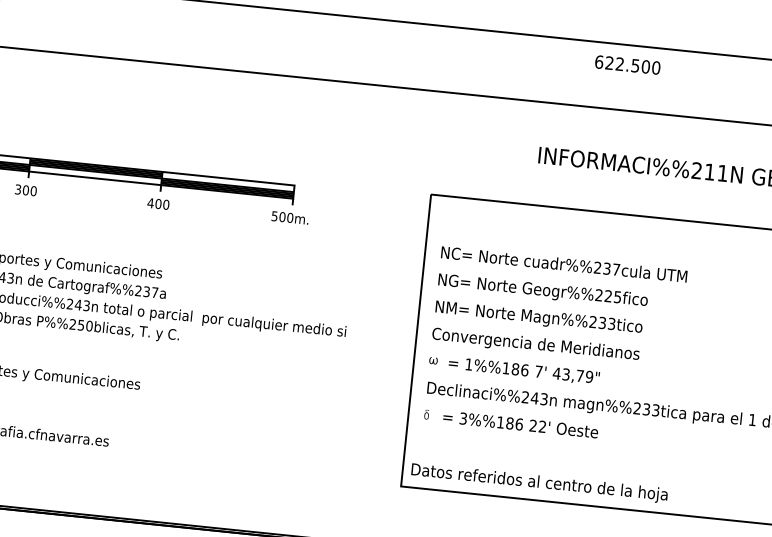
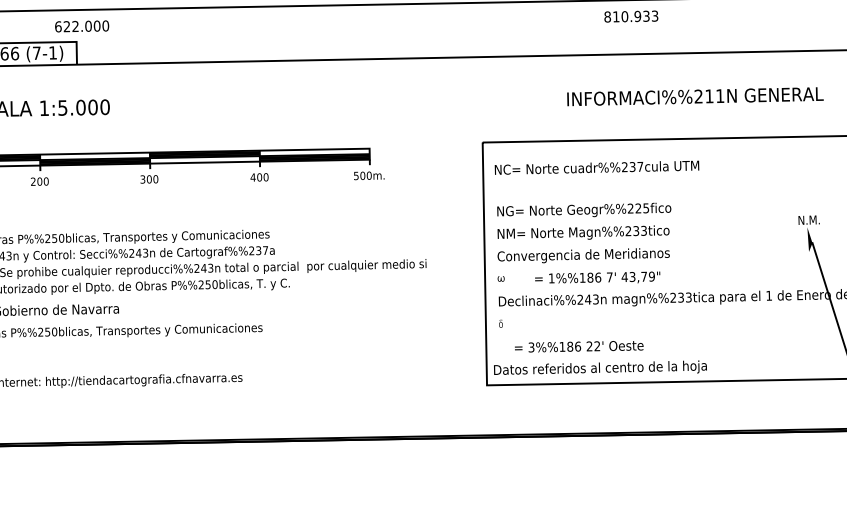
text: (627, 64) -> (631, 16), 622.500 -> 810.933
text: (563, 264) -> (596, 167), moved
text: (524, 370) -> (597, 277), moved
text: (521, 424) -> (579, 346), moved

